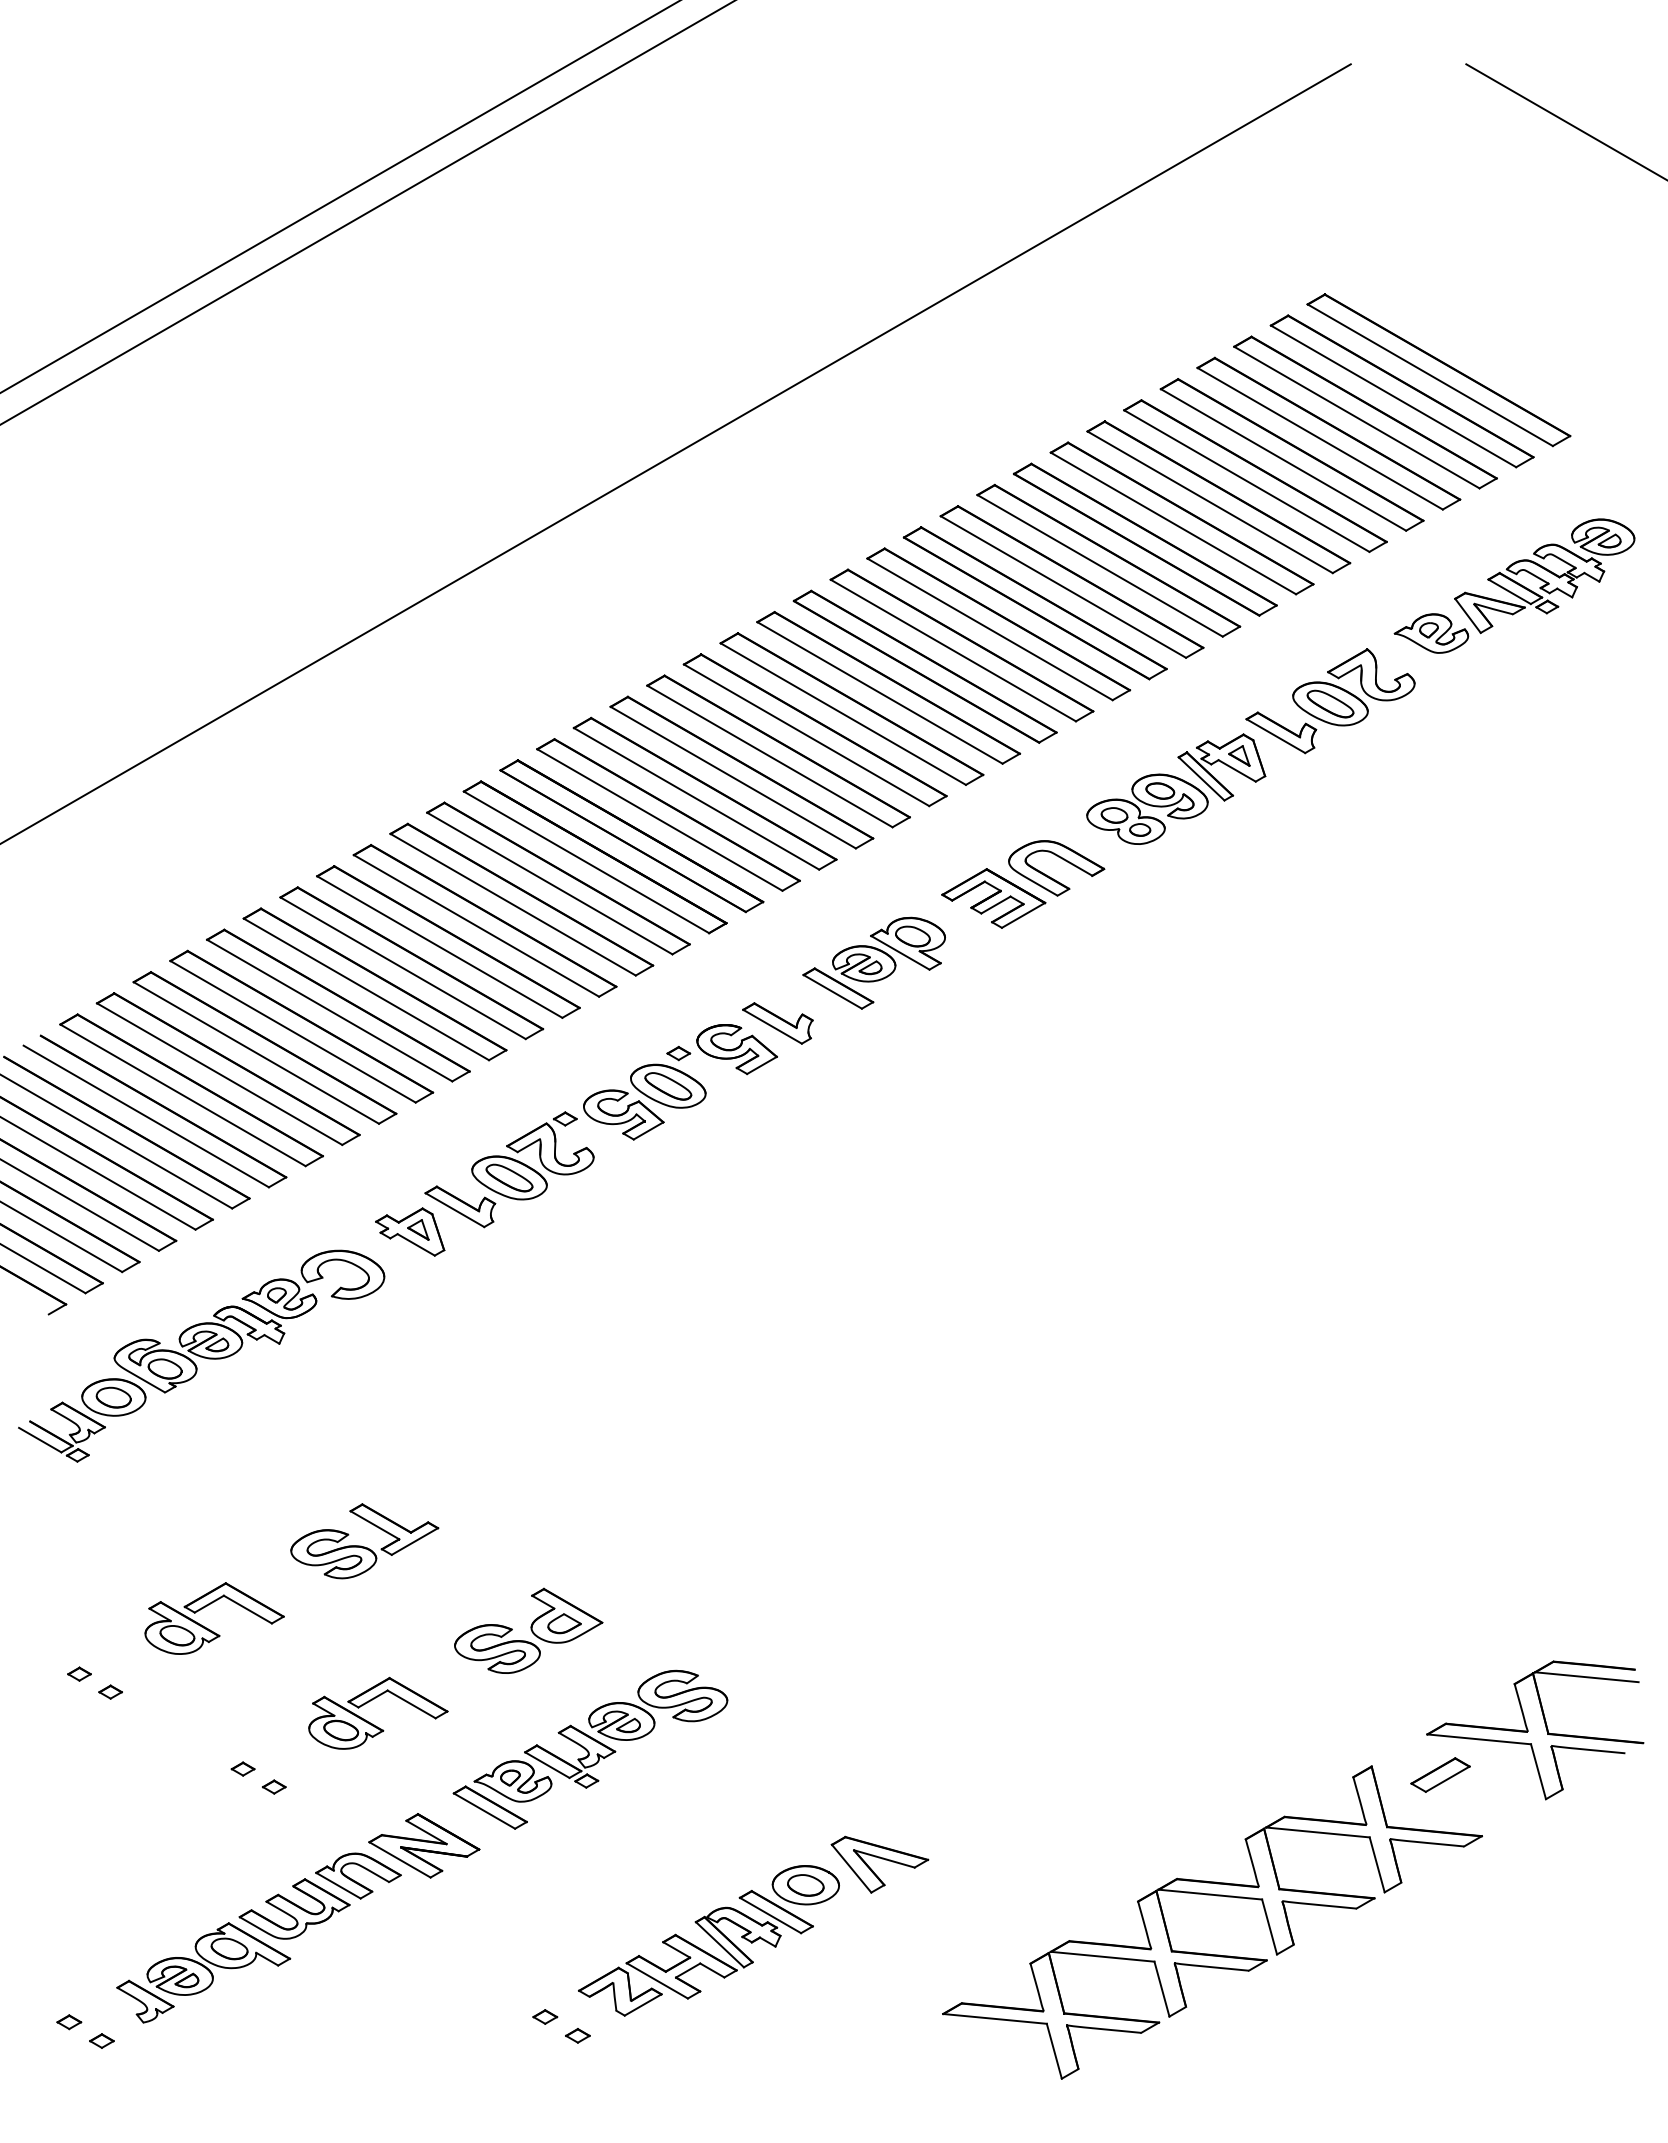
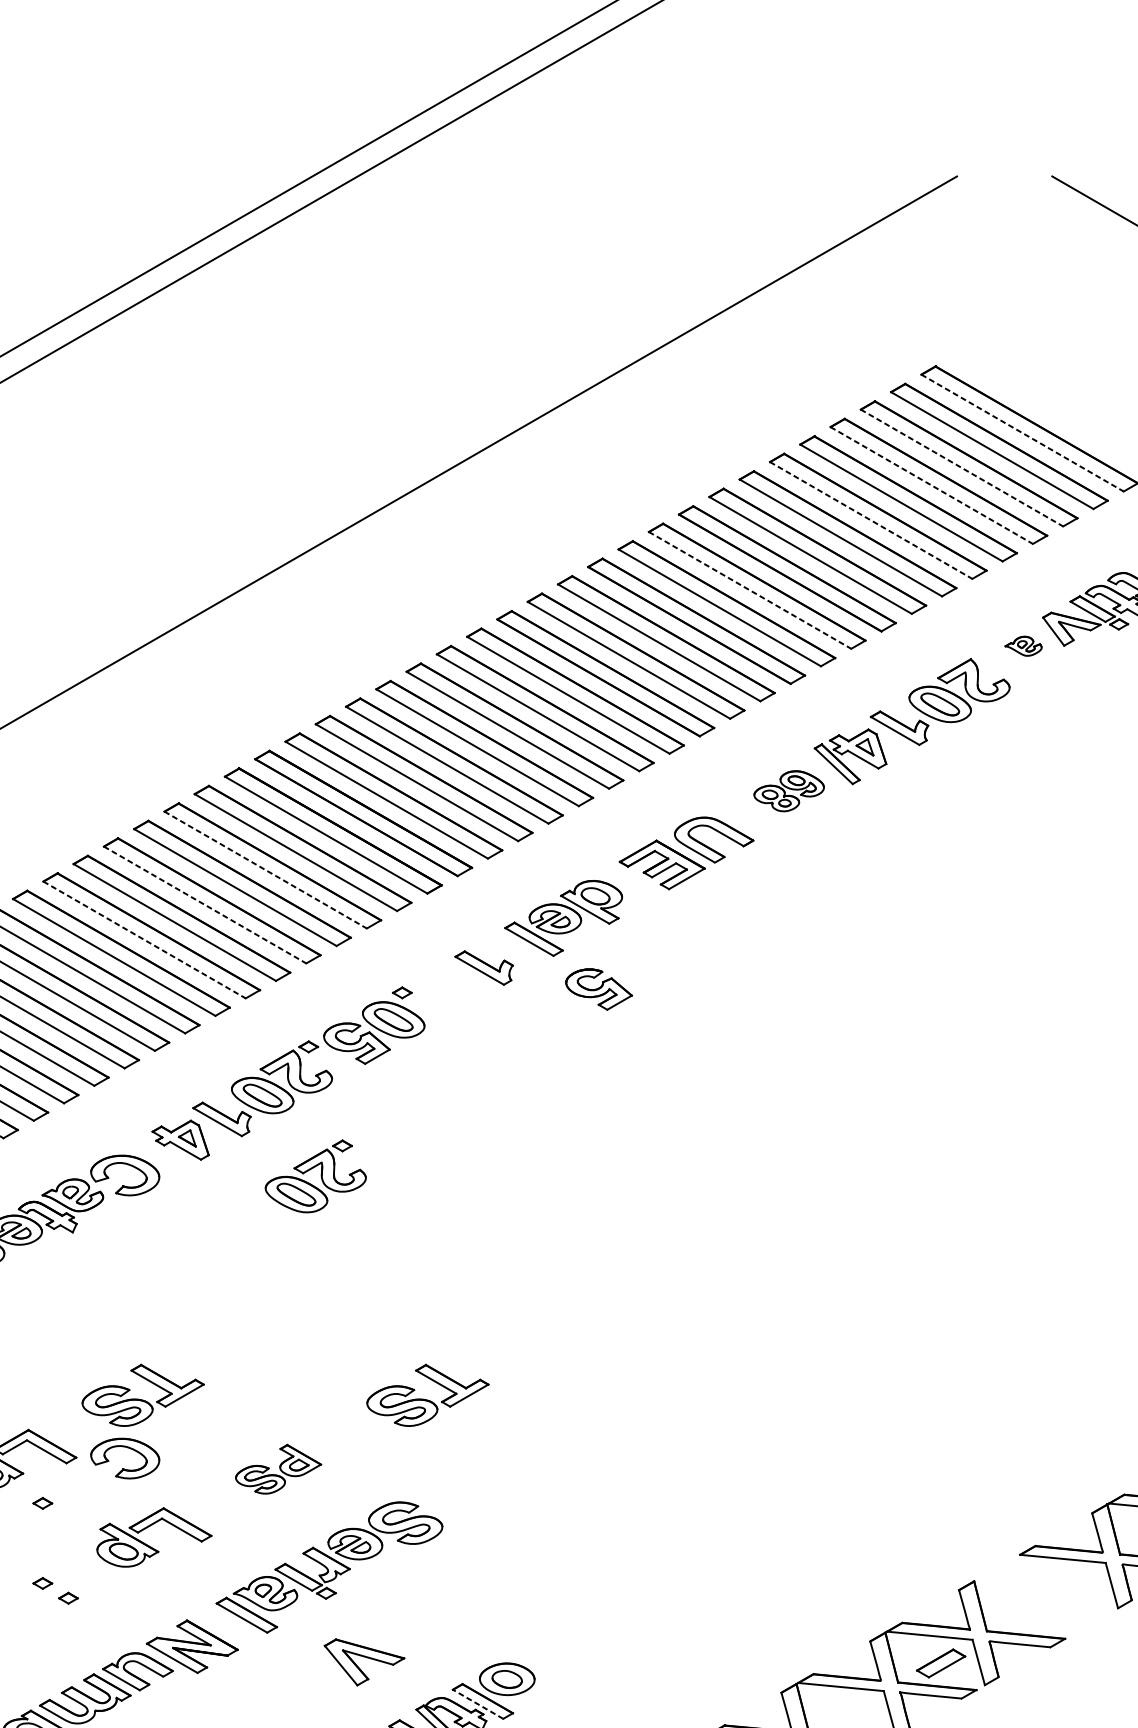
line: (1430, 375) -> (1022, 433), solid -> dashed
line: (1356, 417) -> (961, 467), solid -> dashed
line: (1320, 438) -> (931, 485), solid -> dashed
line: (1246, 481) -> (870, 520), solid -> dashed
line: (1100, 565) -> (750, 590), solid -> dashed
part: (1431, 633) -> (1023, 646), size x0.6
part: (1147, 808) -> (789, 790), size x0.7
line: (513, 904) -> (265, 869), solid -> dashed
line: (439, 947) -> (204, 905), solid -> dashed
line: (366, 989) -> (144, 940), solid -> dashed
part: (736, 1049) -> (598, 989), moved
part: (580, 1275) -> (321, 1176), added
part: (709, 1541) -> (427, 1395), added
part: (340, 1629) -> (123, 1468), added
part: (528, 1630) -> (278, 1469), size x0.7
part: (242, 1671) -> (42, 1502), added
part: (1440, 1774) -> (941, 1663), moved
part: (879, 1864) -> (364, 1662), moved
line: (770, 1915) -> (478, 1704), solid -> dashed

